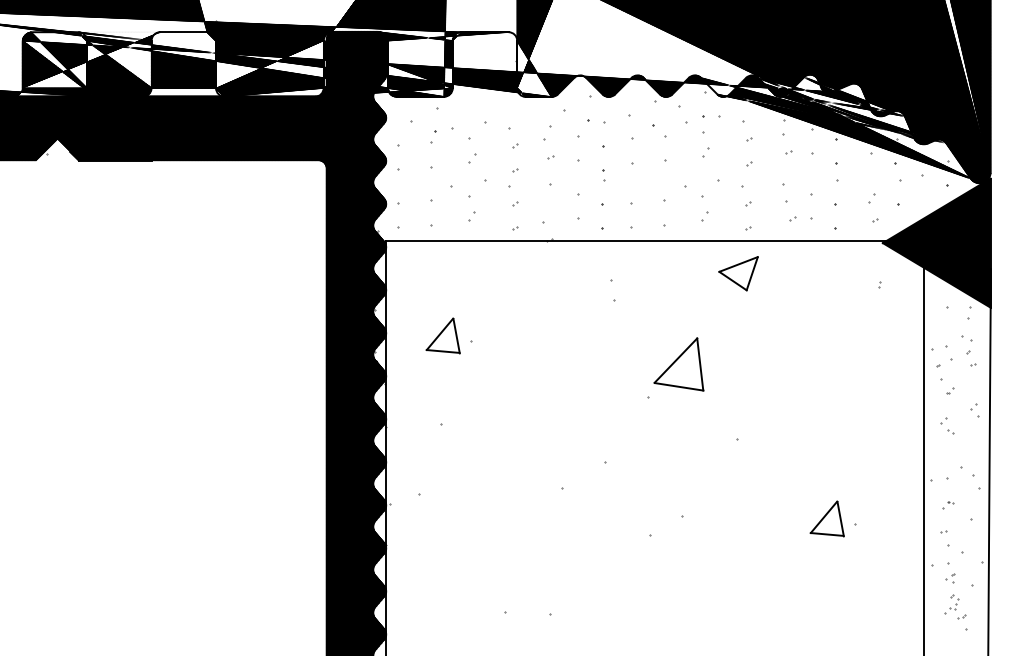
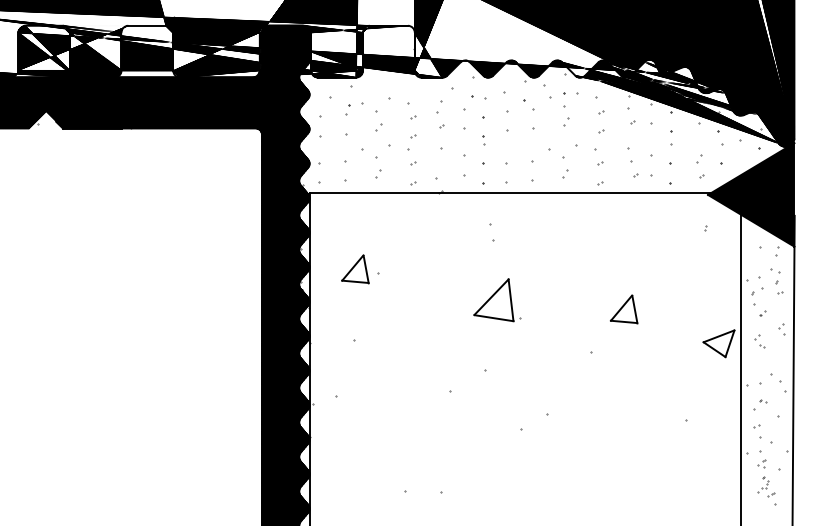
part: (738, 273) -> (718, 343), moved
part: (678, 364) -> (493, 300), moved
part: (948, 505) -> (760, 405), size x1.6
part: (826, 518) -> (623, 309), moved

